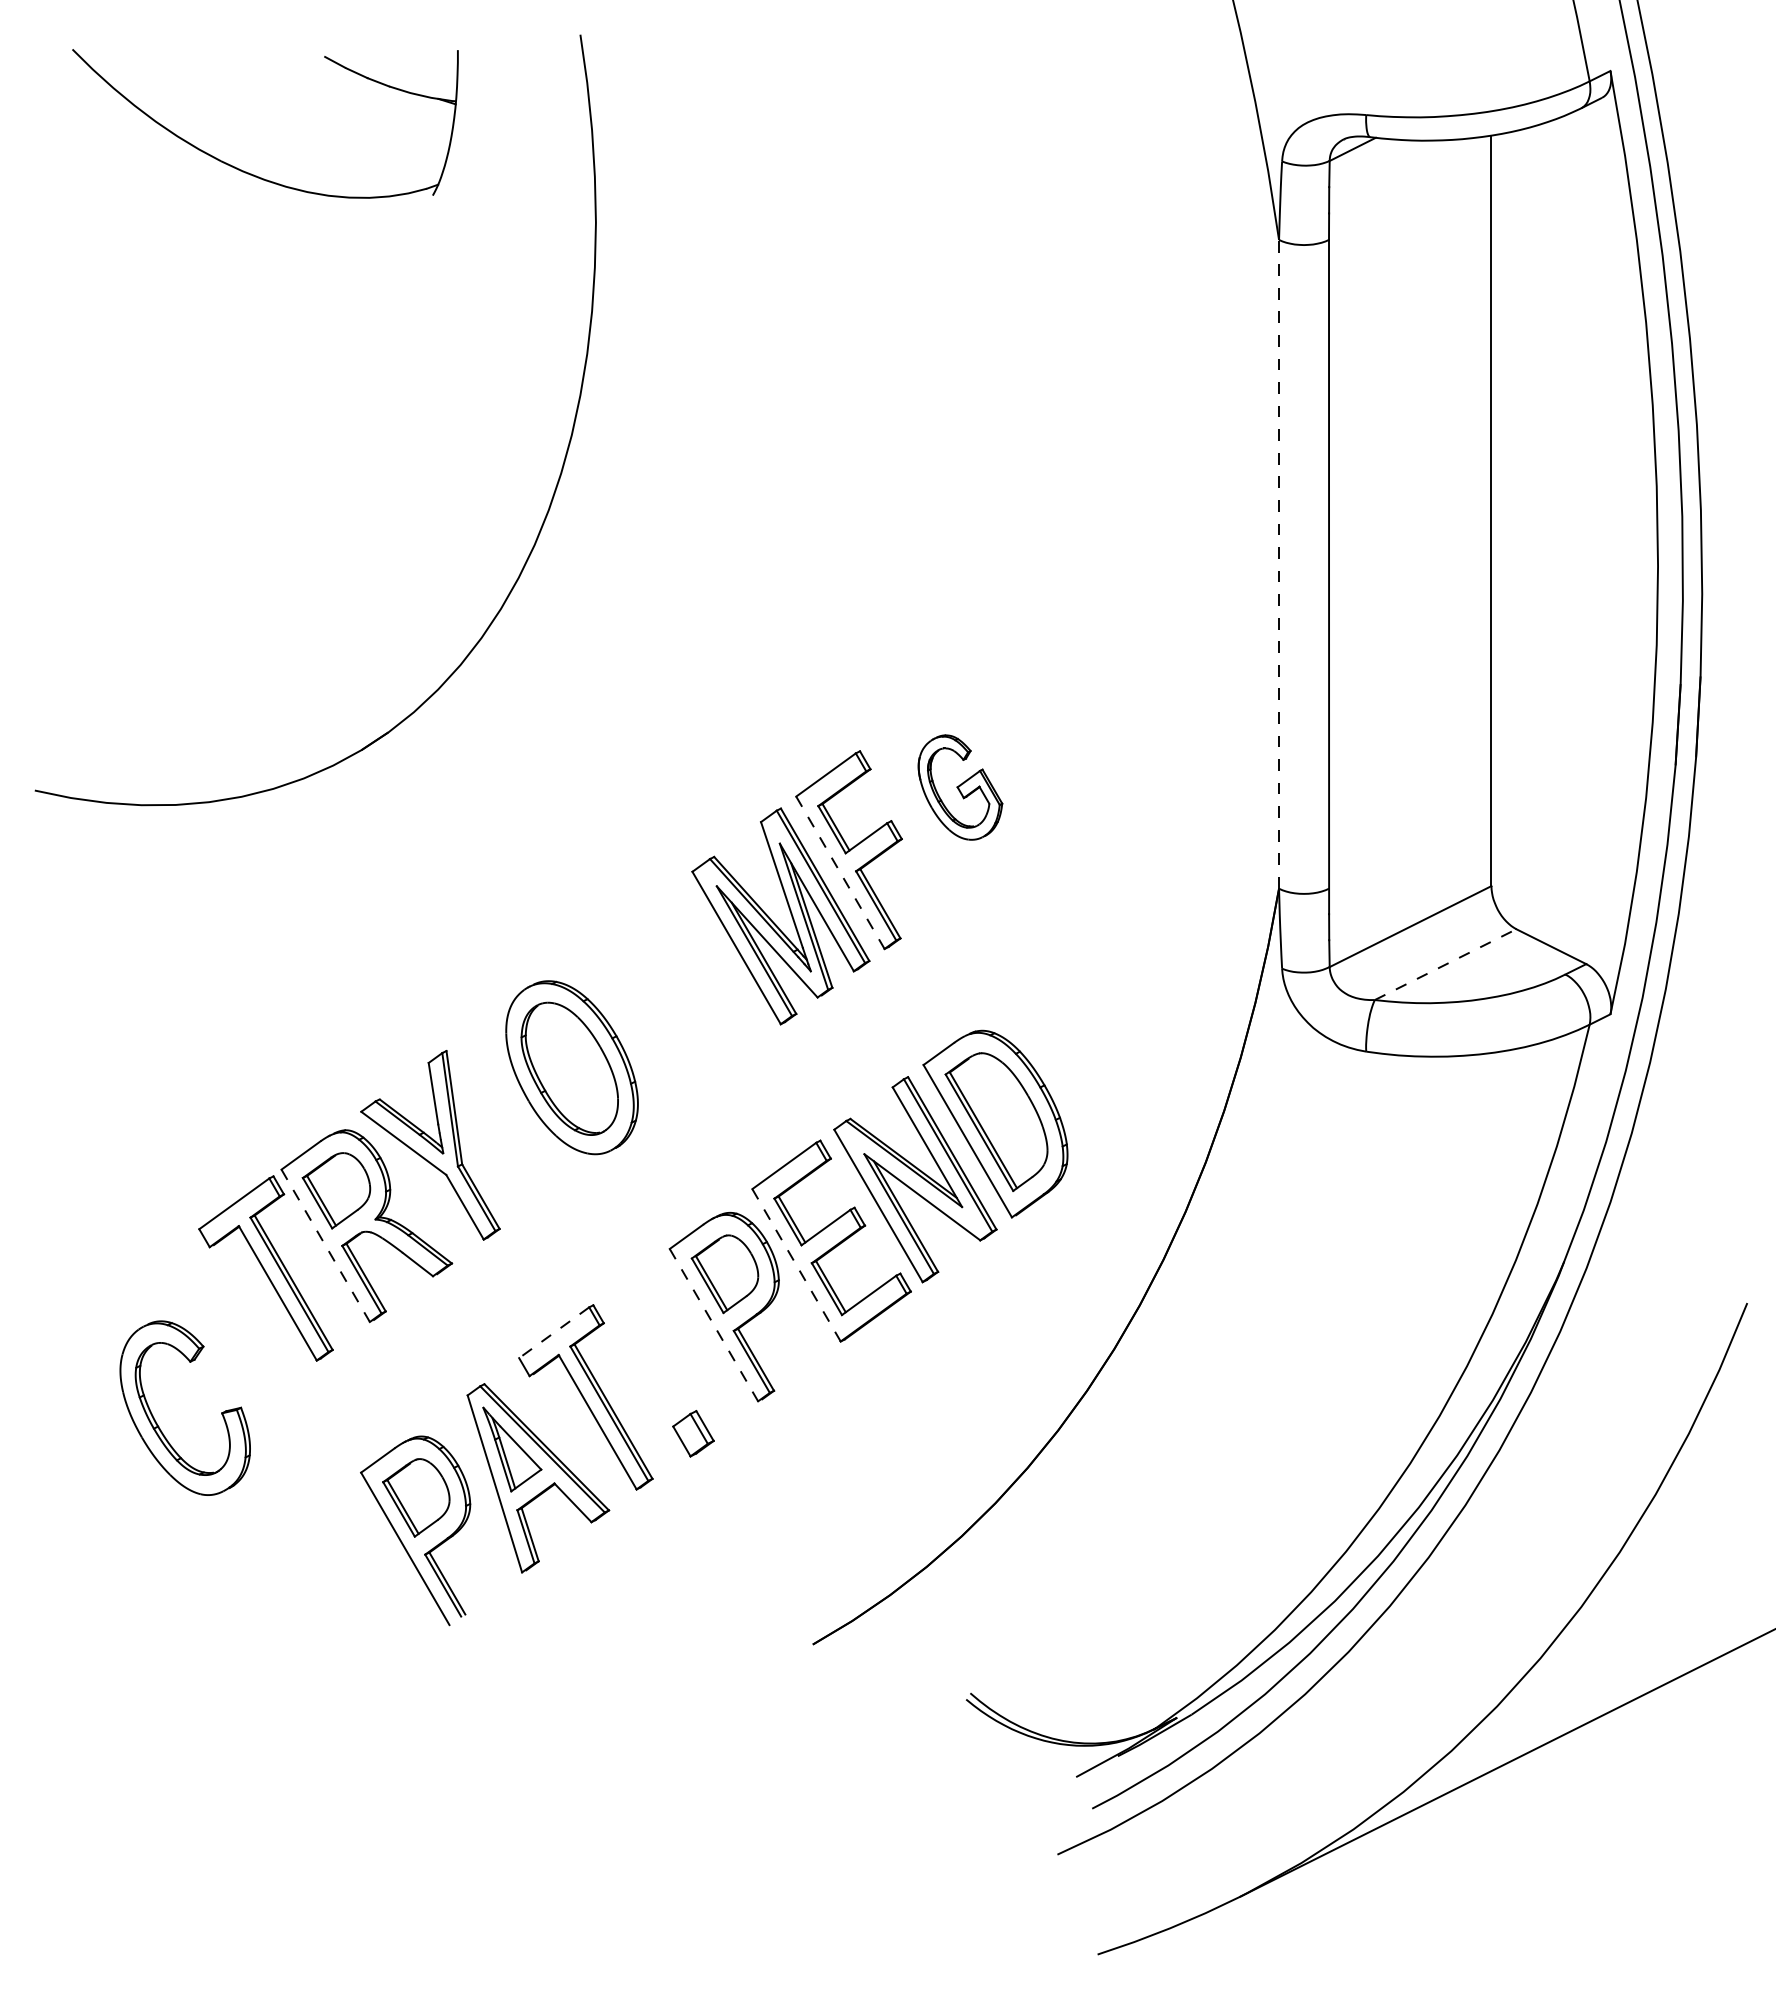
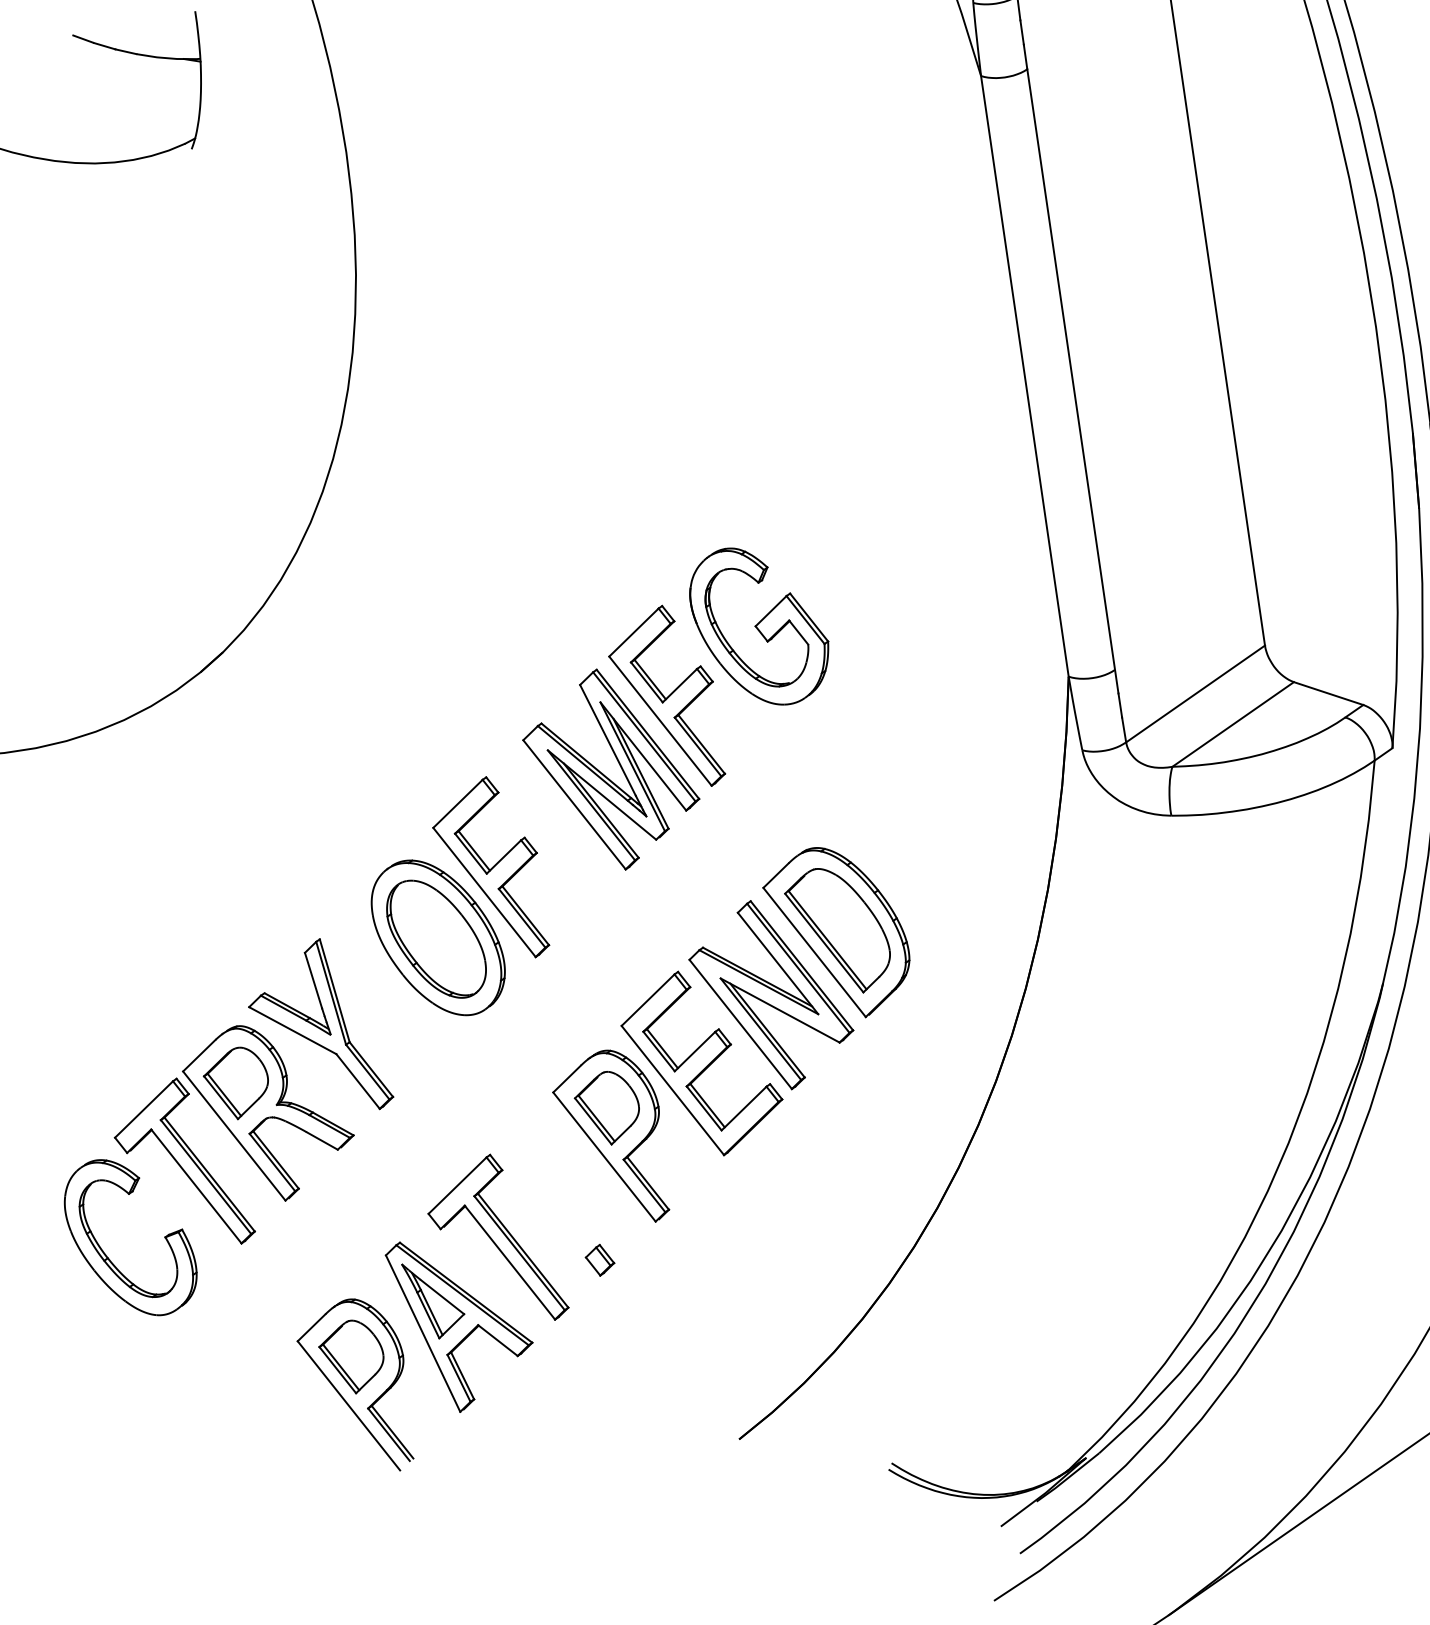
line: (1279, 563) -> (1025, 375), dashed -> solid
part: (960, 787) -> (760, 625), size x1.67
line: (840, 873) -> (660, 721), dashed -> solid
line: (1446, 964) -> (1233, 724), dashed -> solid
part: (636, 1004) -> (489, 870), added
line: (325, 1246) -> (234, 1136), dashed -> solid
line: (796, 1265) -> (672, 1090), dashed -> solid
line: (714, 1325) -> (605, 1157), dashed -> solid
line: (553, 1333) -> (457, 1186), dashed -> solid
part: (156, 1421) -> (105, 1253), moved
part: (692, 1433) -> (599, 1260), size x0.71

